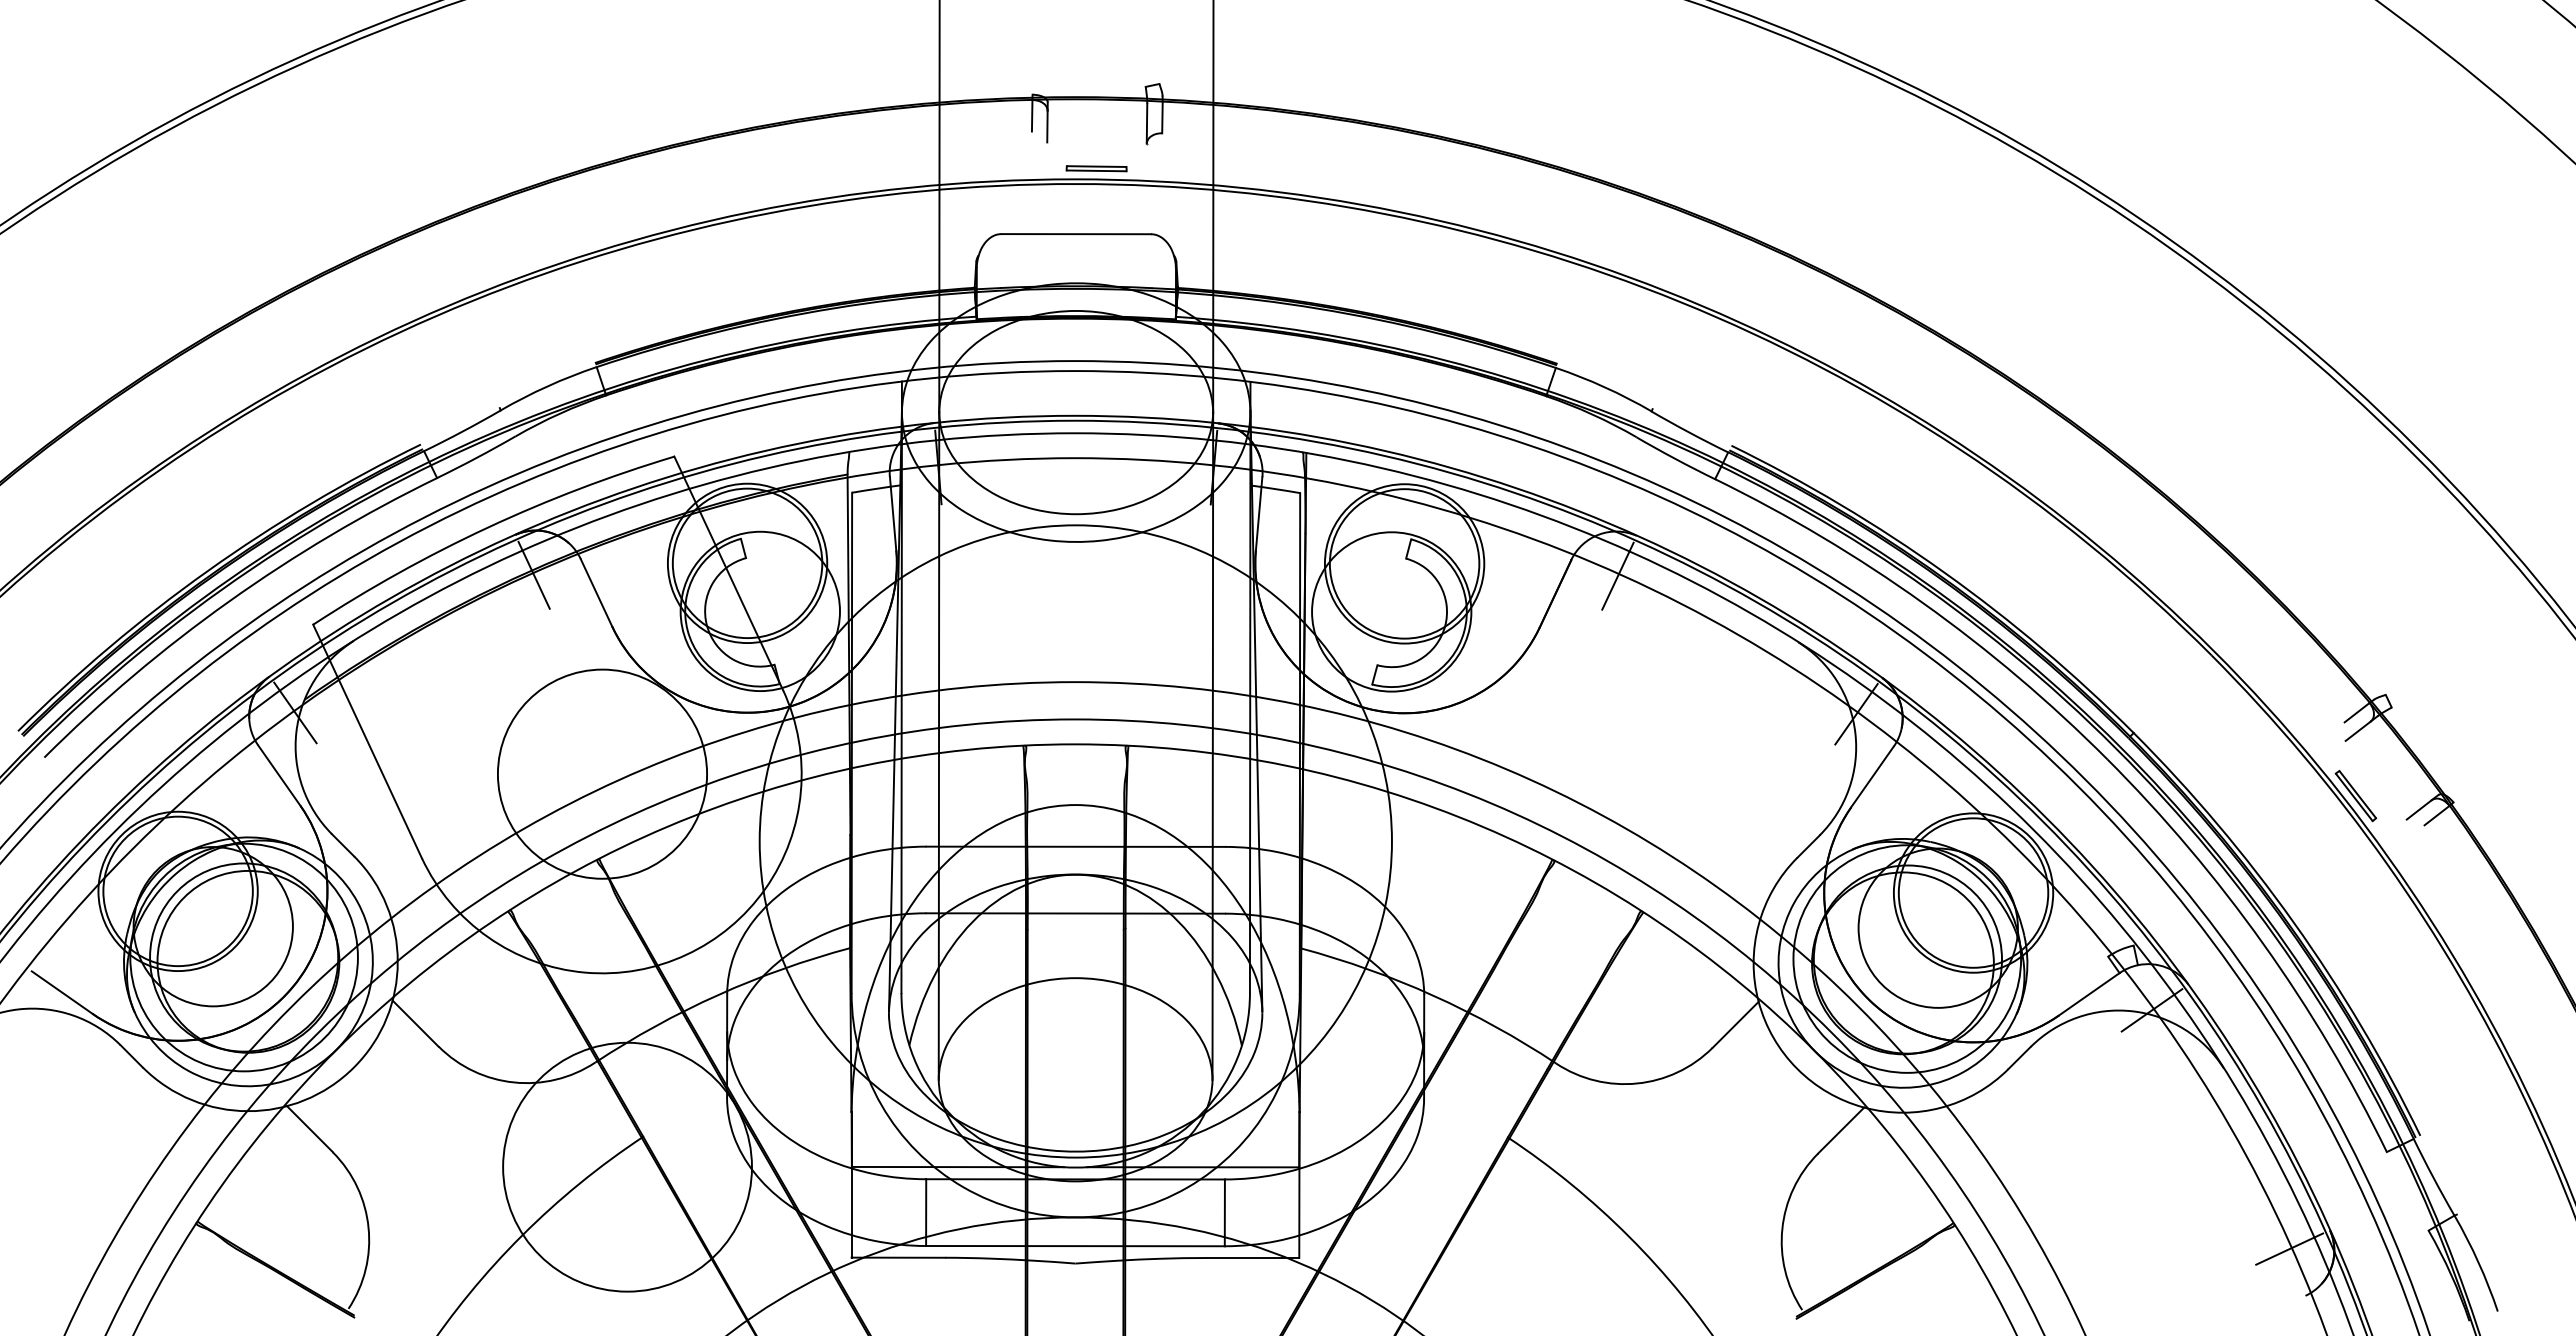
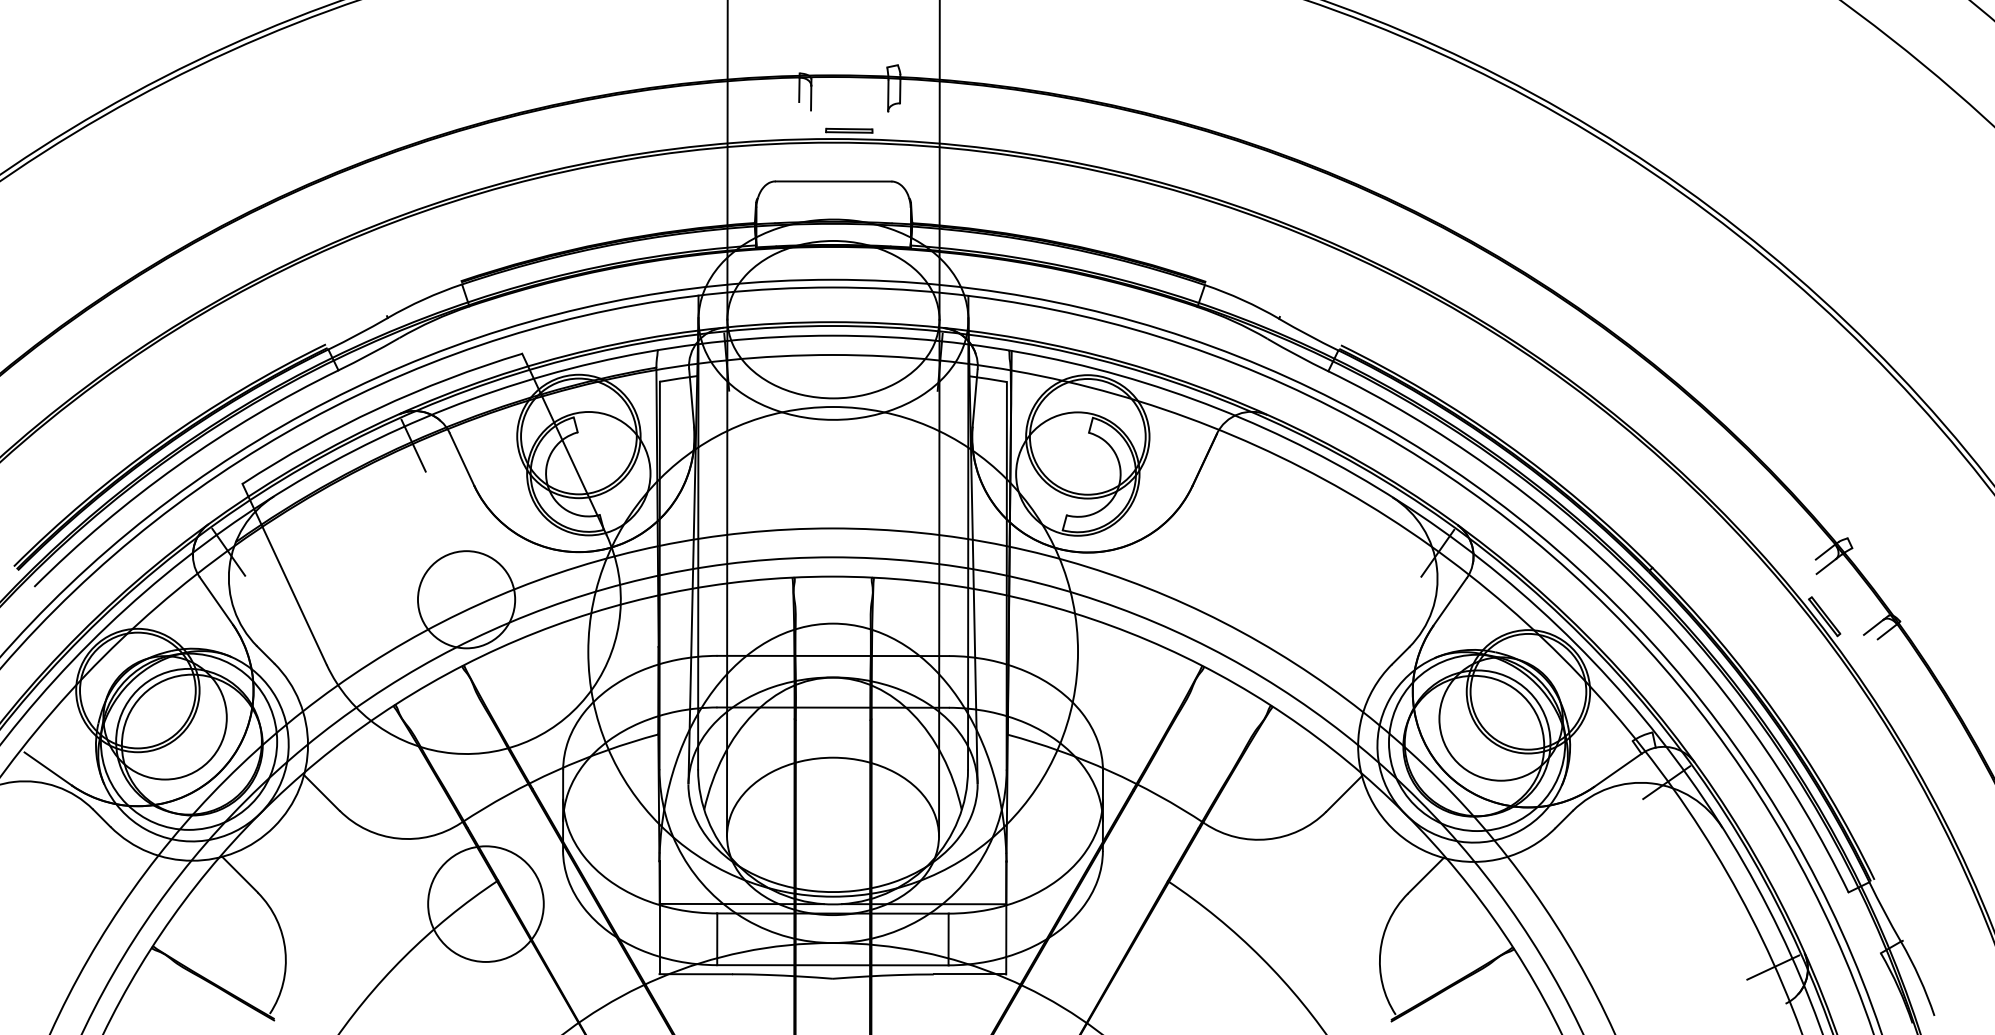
line: (1617, 575) -> (1252, 445), removed
circle: (602, 773) -> (466, 599), size x0.6
circle: (627, 1166) -> (485, 903), size x0.6

